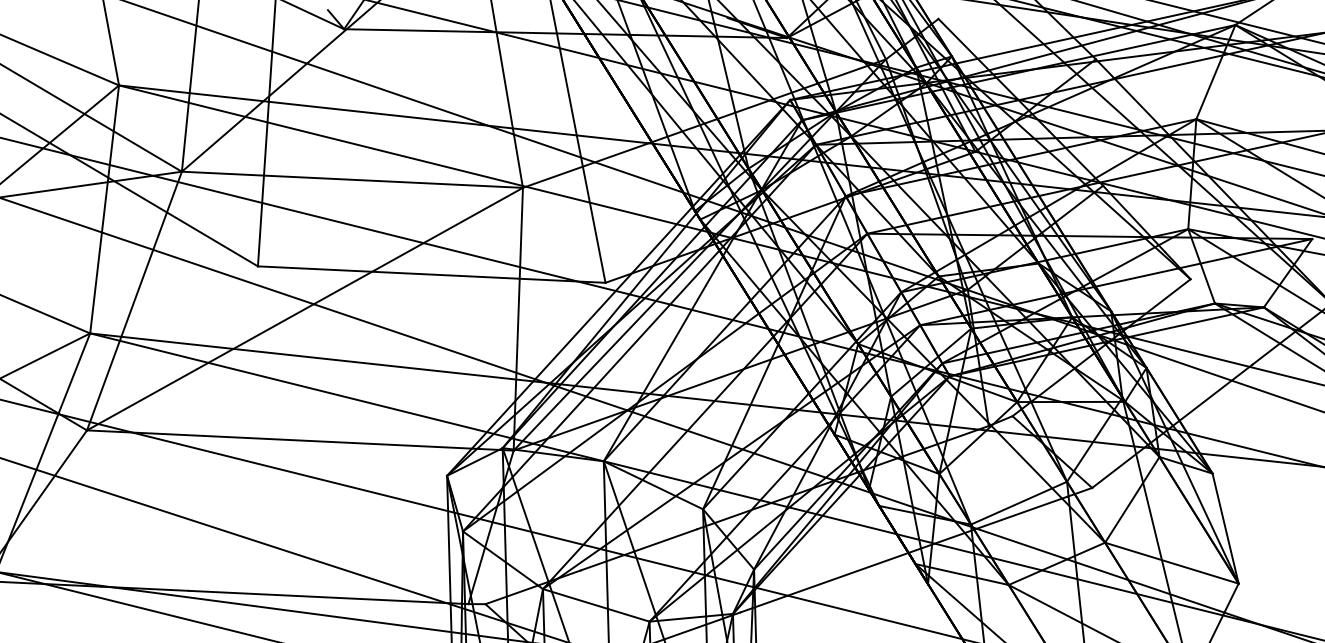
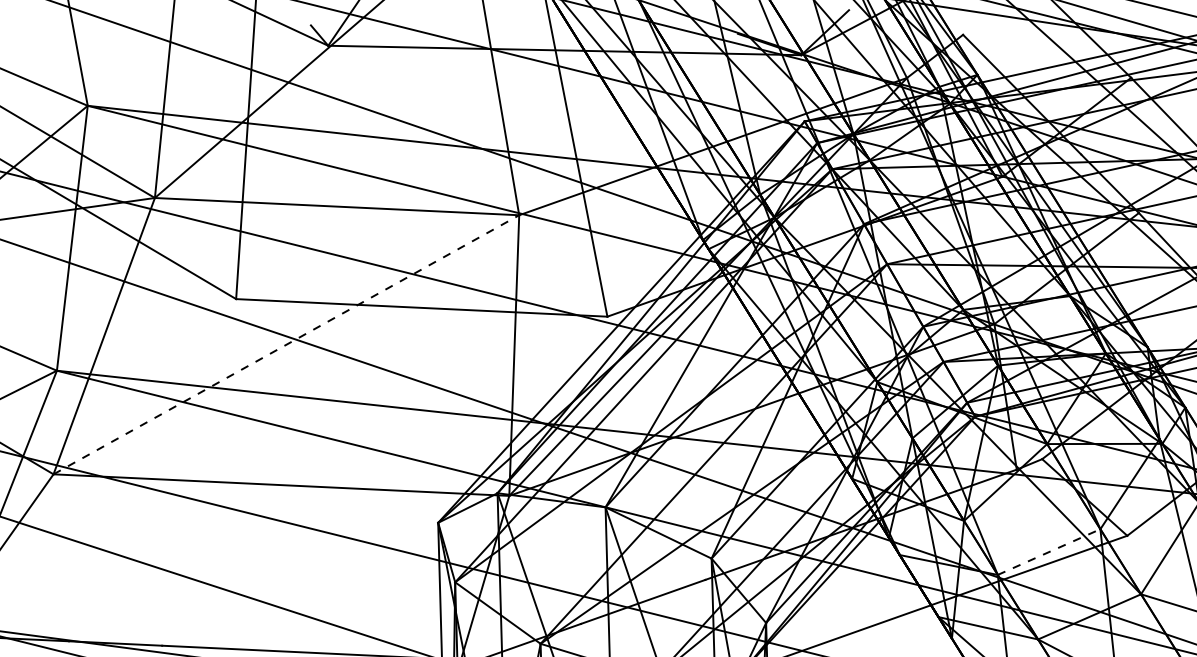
line: (305, 308) -> (286, 344), solid -> dashed
line: (1019, 503) -> (1049, 552), solid -> dashed

